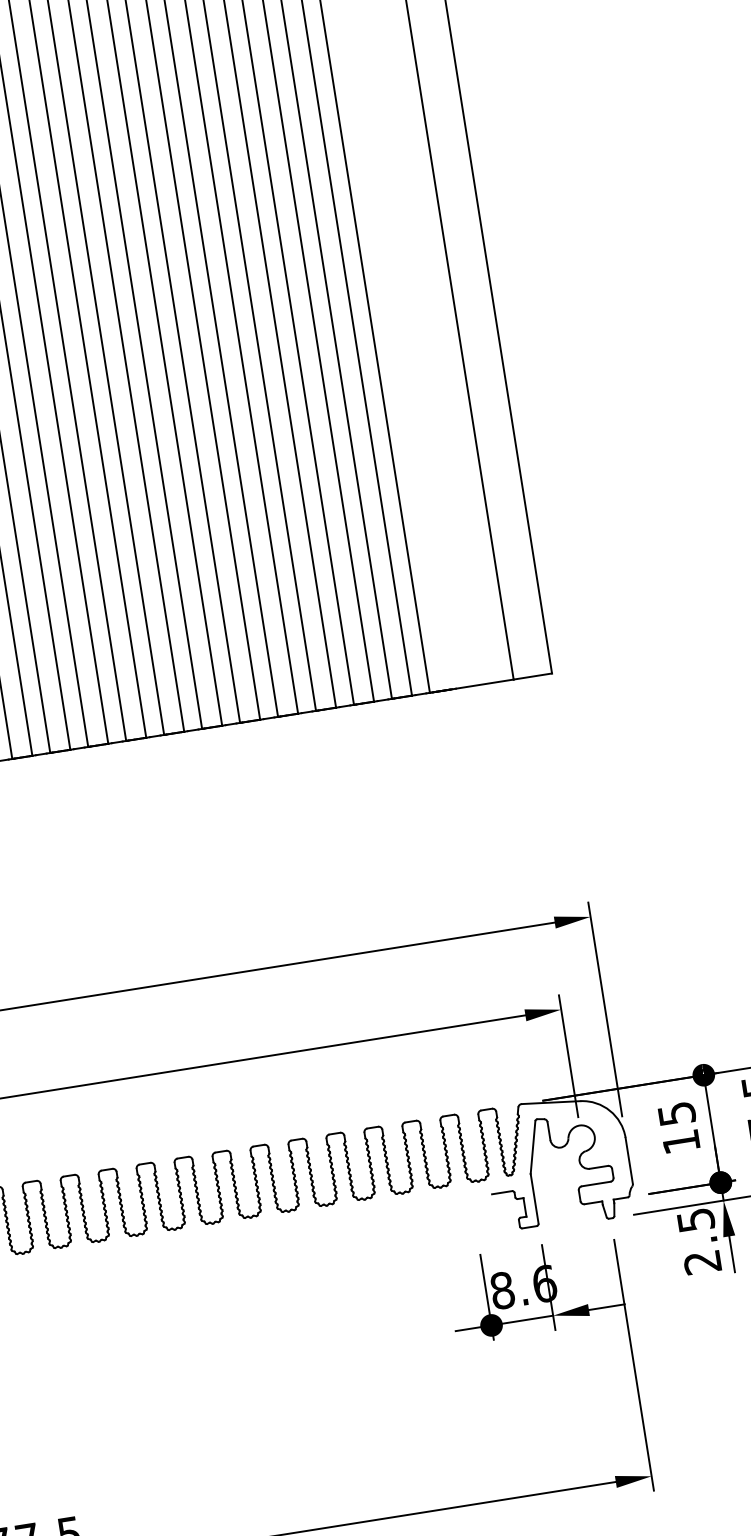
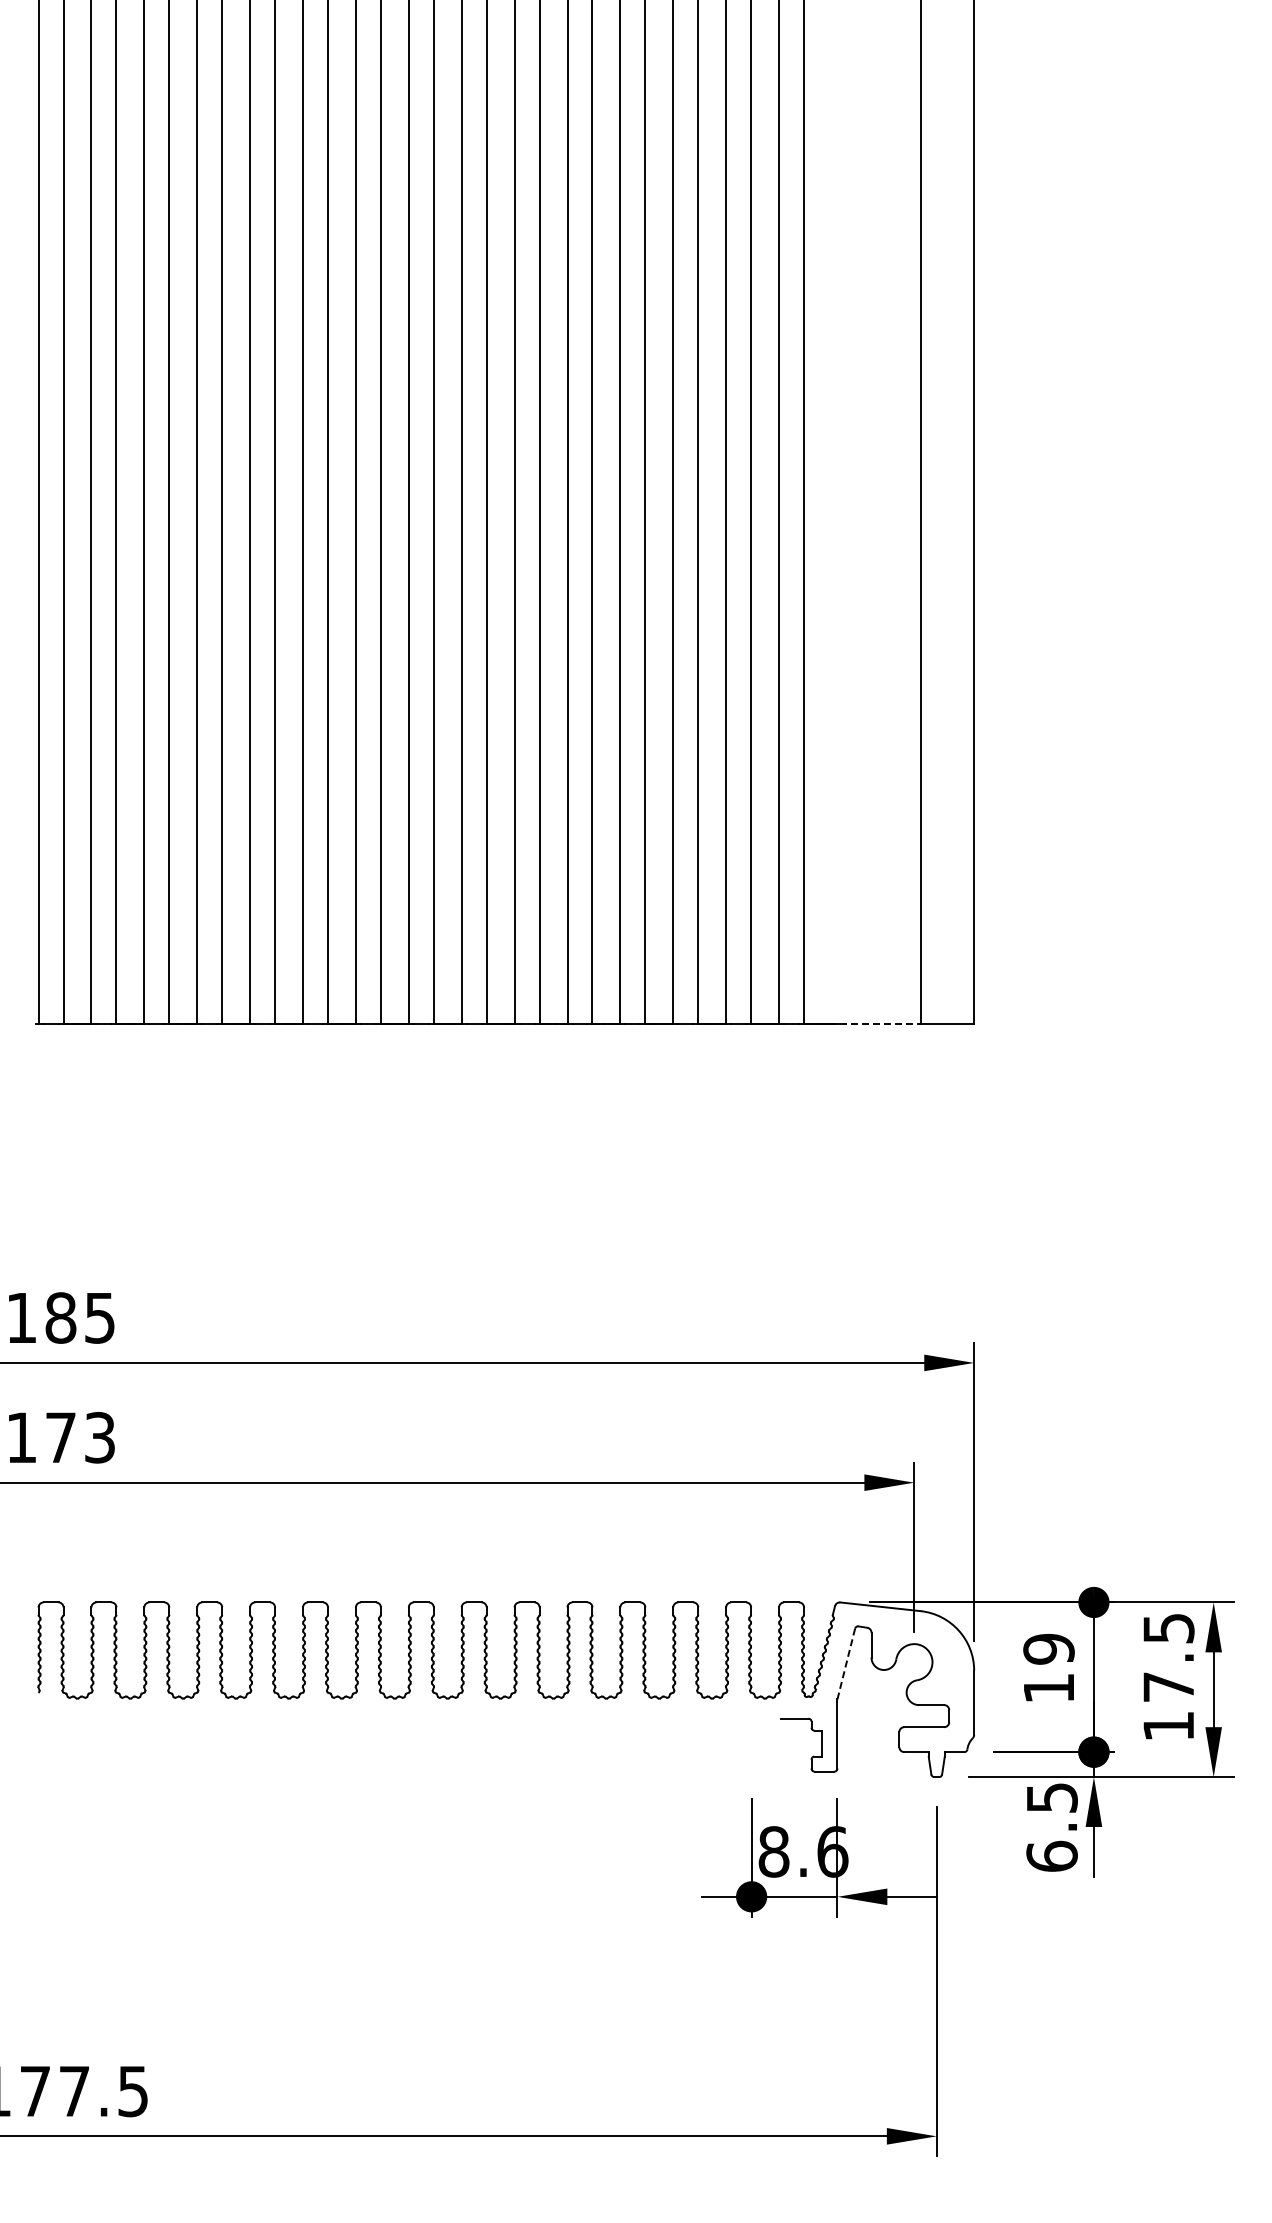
line: (485, 683) -> (881, 1023), solid -> dashed
text: (676, 1114) -> (1048, 1649), 15 -> 19
line: (533, 1147) -> (846, 1664), solid -> dashed
text: (702, 1261) -> (1051, 1855), 2.5 -> 6.5

